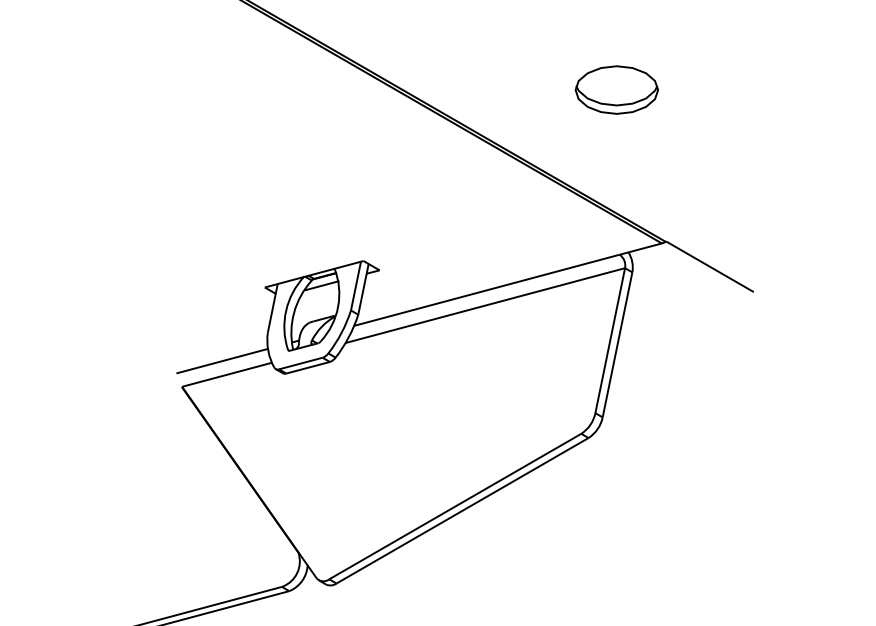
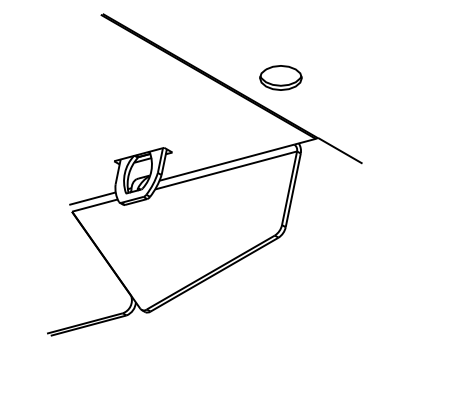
part: (616, 89) -> (280, 77), moved

